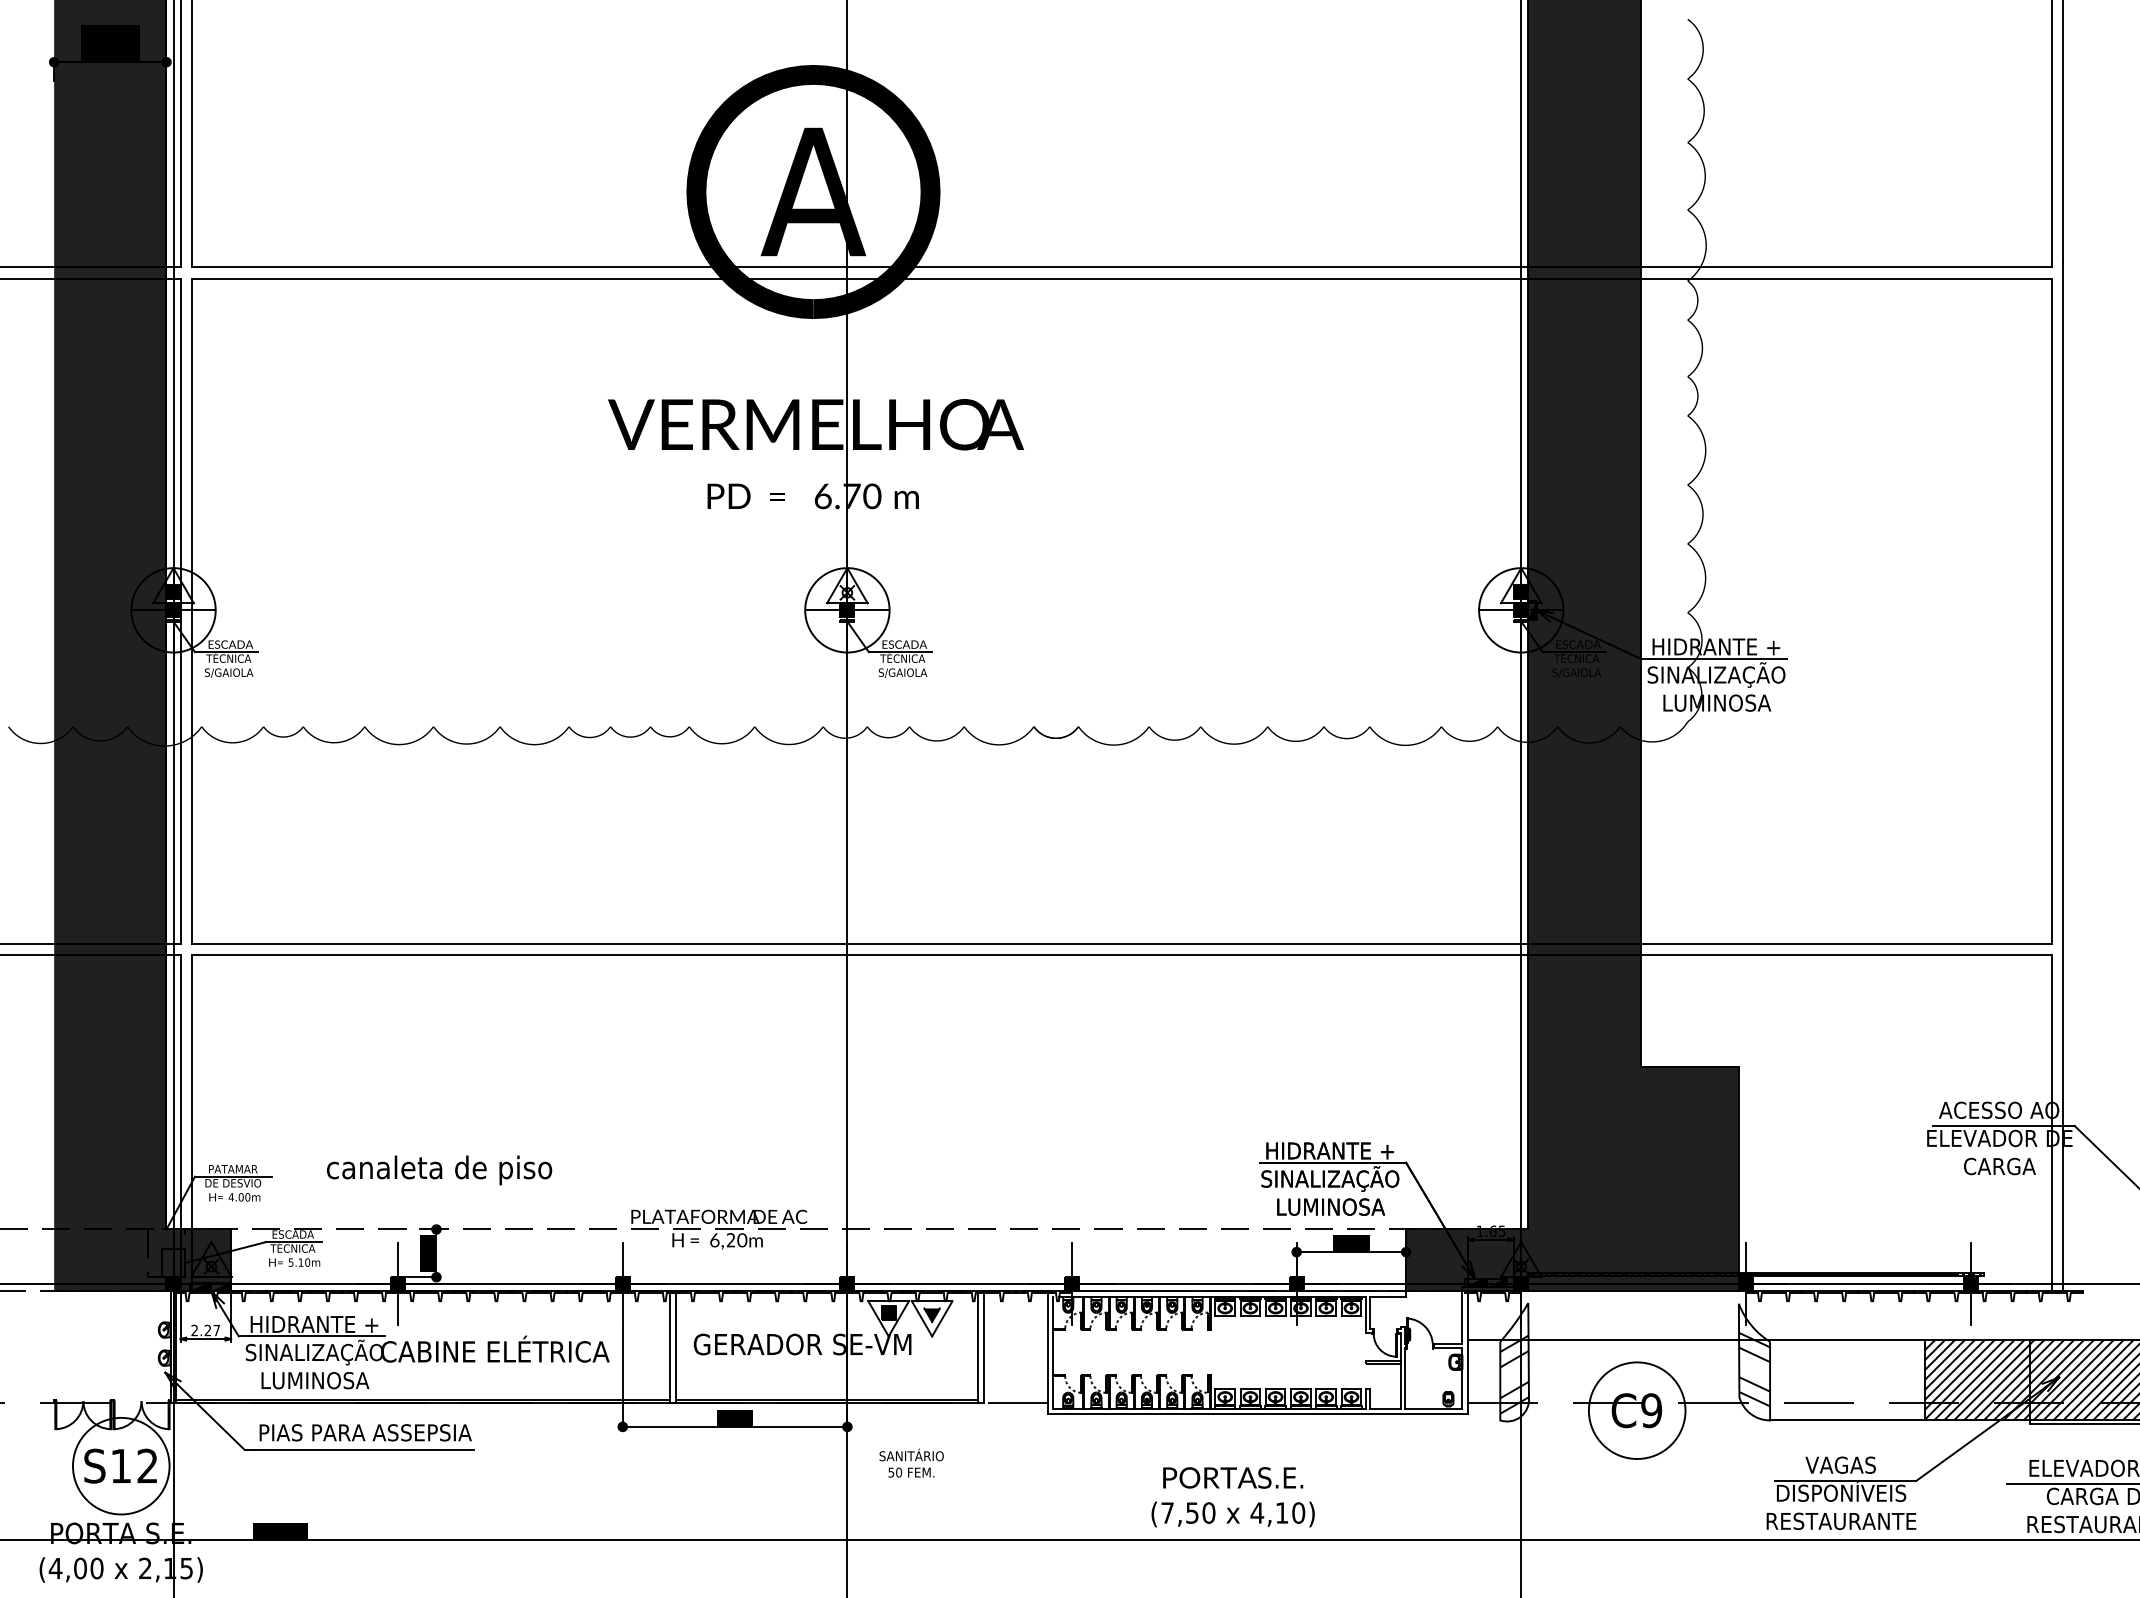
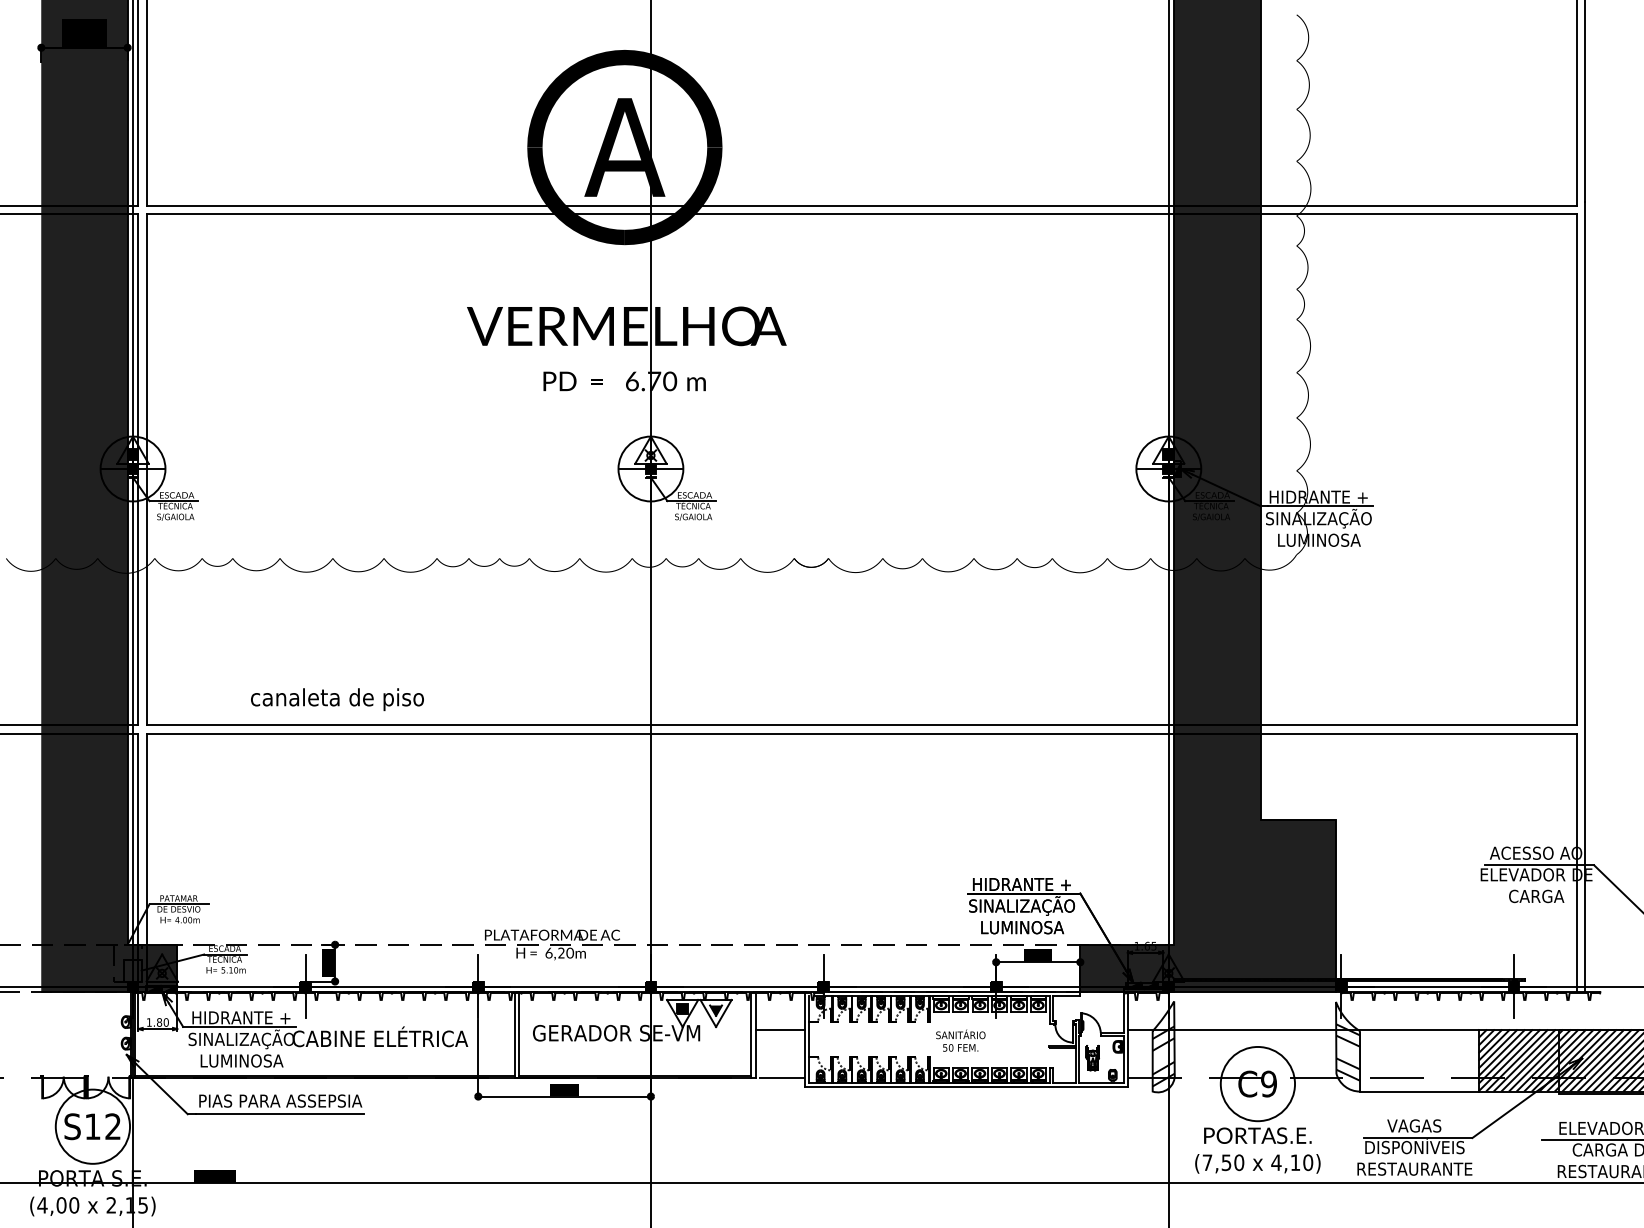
text: (439, 1170) -> (337, 699), moved
text: (205, 1330) -> (157, 1022), 2.27 -> 1.80
line: (1015, 1339) -> (780, 1029), added
part: (1422, 1377) -> (1092, 1058), added
text: (911, 1462) -> (960, 1040), moved
text: (1232, 1497) -> (1257, 1150), moved

